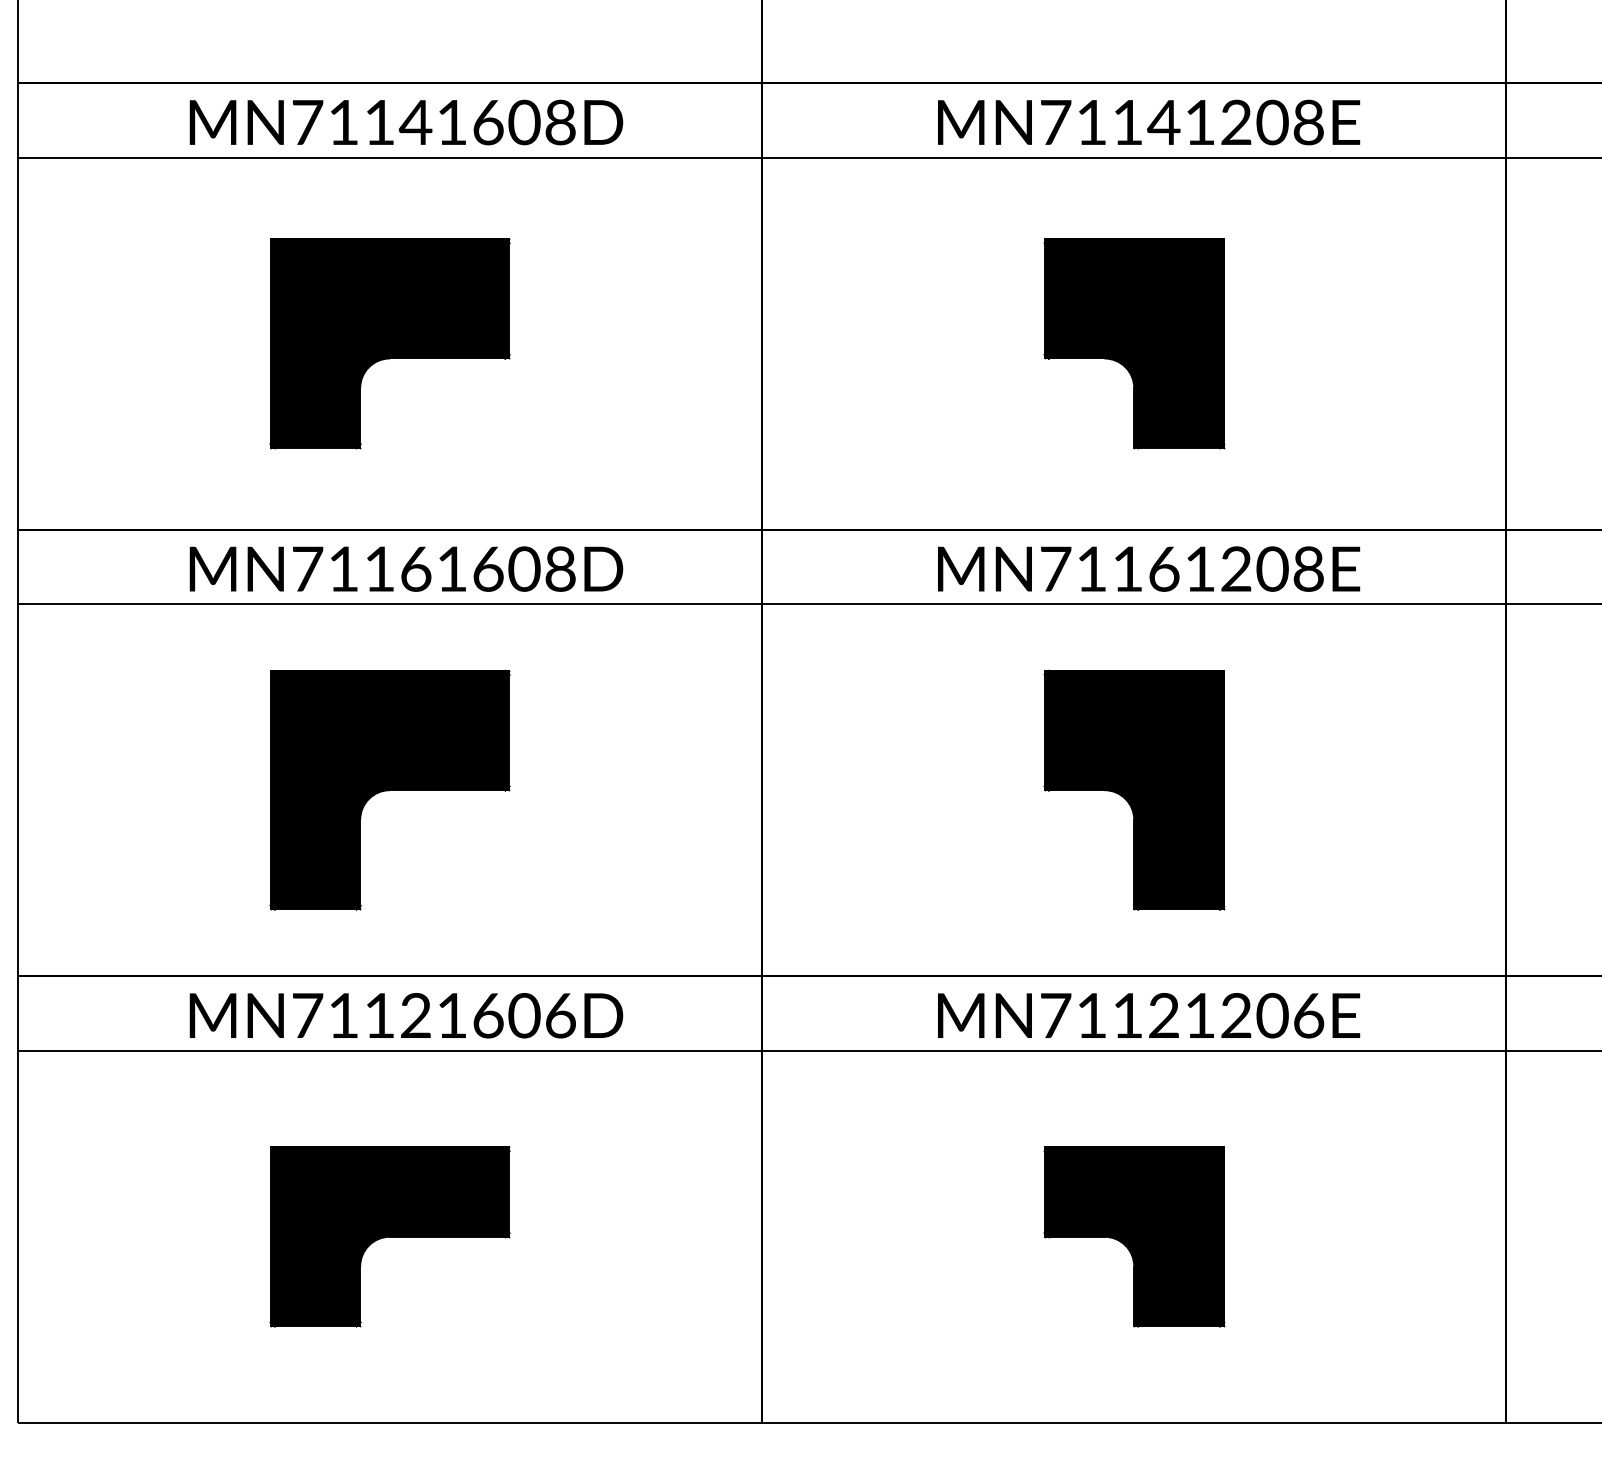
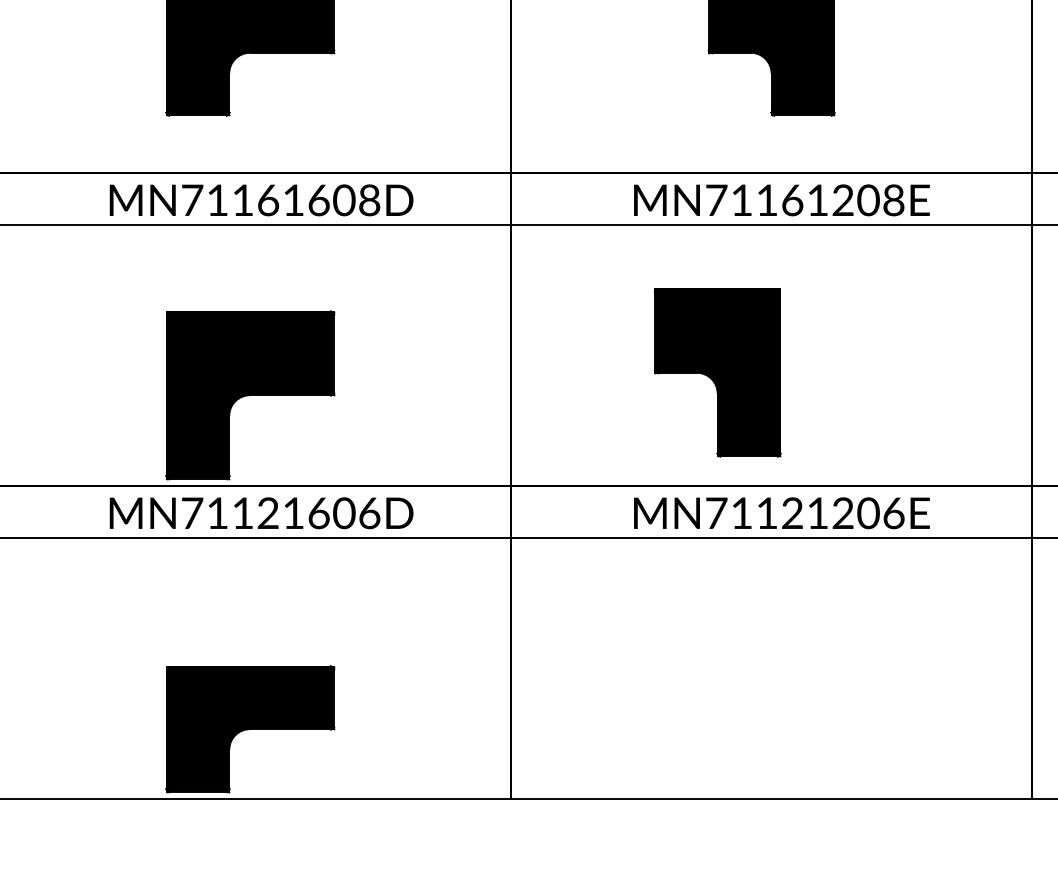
part: (389, 789) -> (249, 394), moved
part: (1134, 789) -> (717, 372), moved
part: (389, 1236) -> (249, 728), moved
part: (1134, 1236) -> (771, 667), removed

